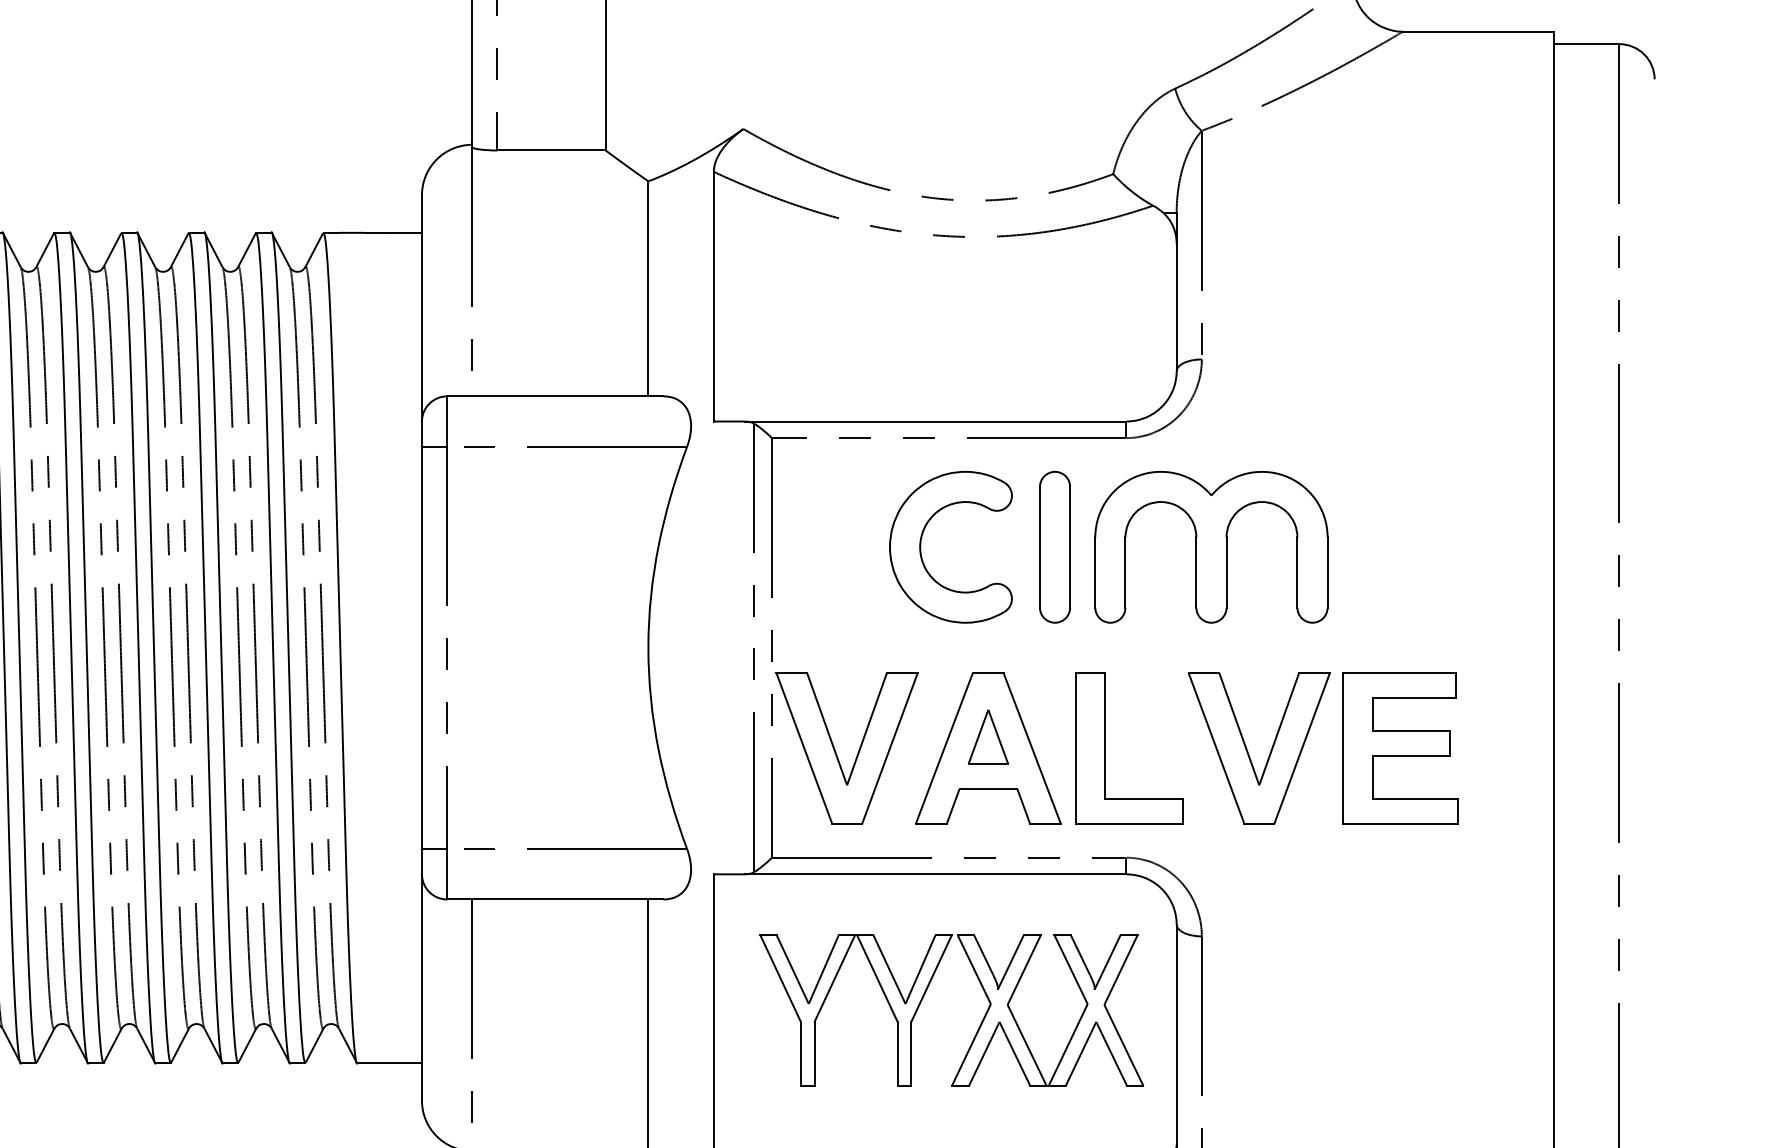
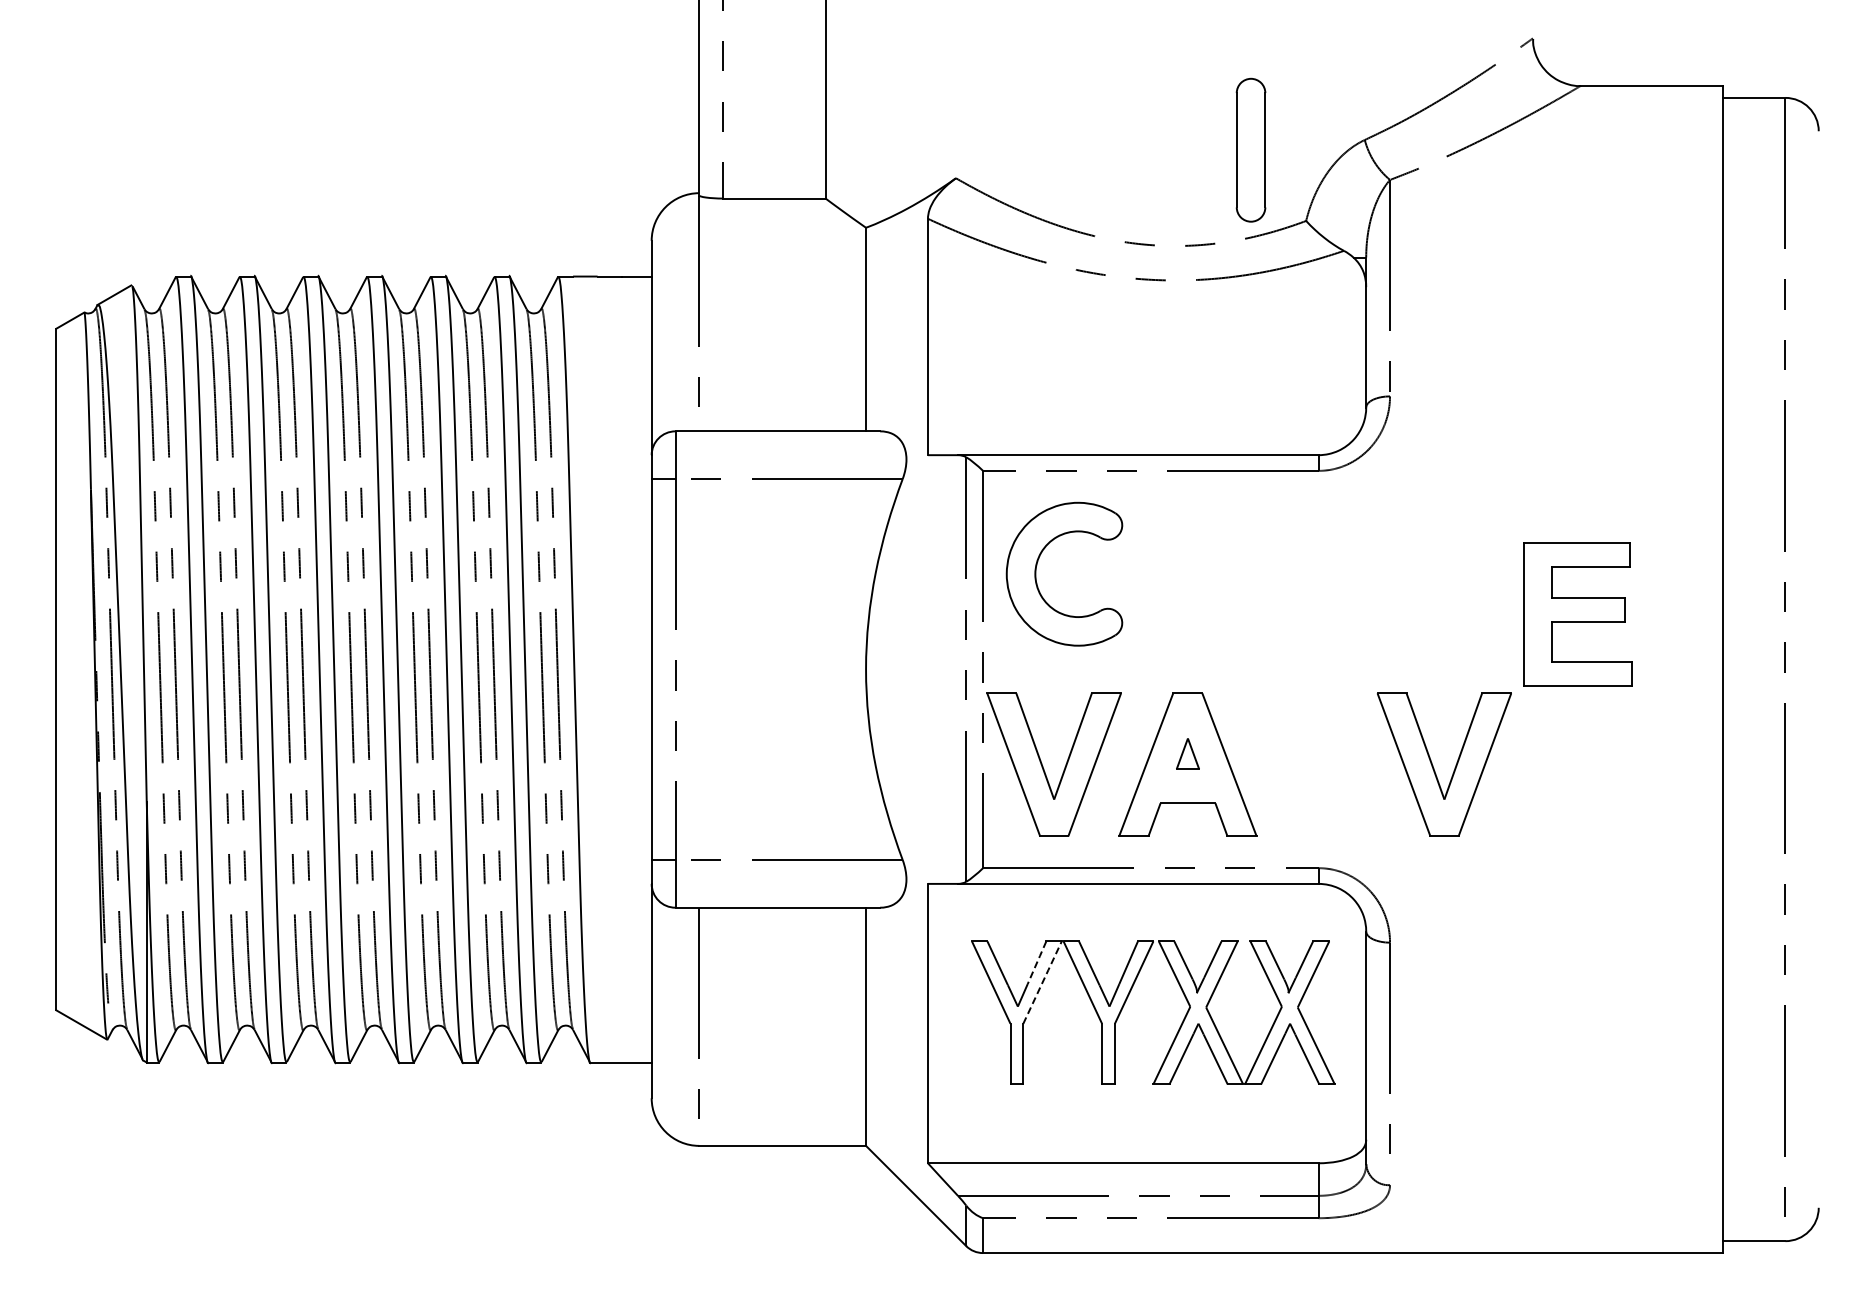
part: (921, 546) -> (1036, 573), moved
part: (1054, 546) -> (1250, 149), moved
part: (1210, 546) -> (1398, 573), removed
part: (987, 736) -> (1187, 753), size x0.6
part: (1106, 748) -> (1299, 764), removed
part: (1399, 748) -> (1577, 614), moved
line: (828, 958) -> (1036, 963), solid -> dashed
line: (834, 978) -> (1042, 982), solid -> dashed

